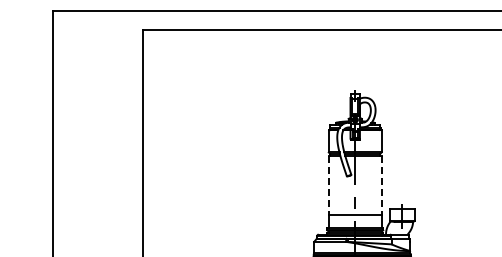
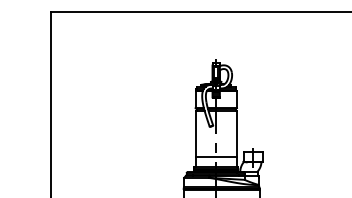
line: (328, 186) -> (195, 134), dashed -> solid
line: (381, 186) -> (236, 134), dashed -> solid

